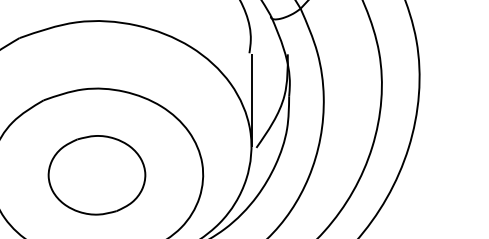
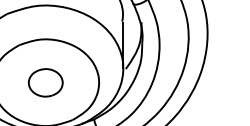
part: (96, 174) -> (45, 82), size x0.7

